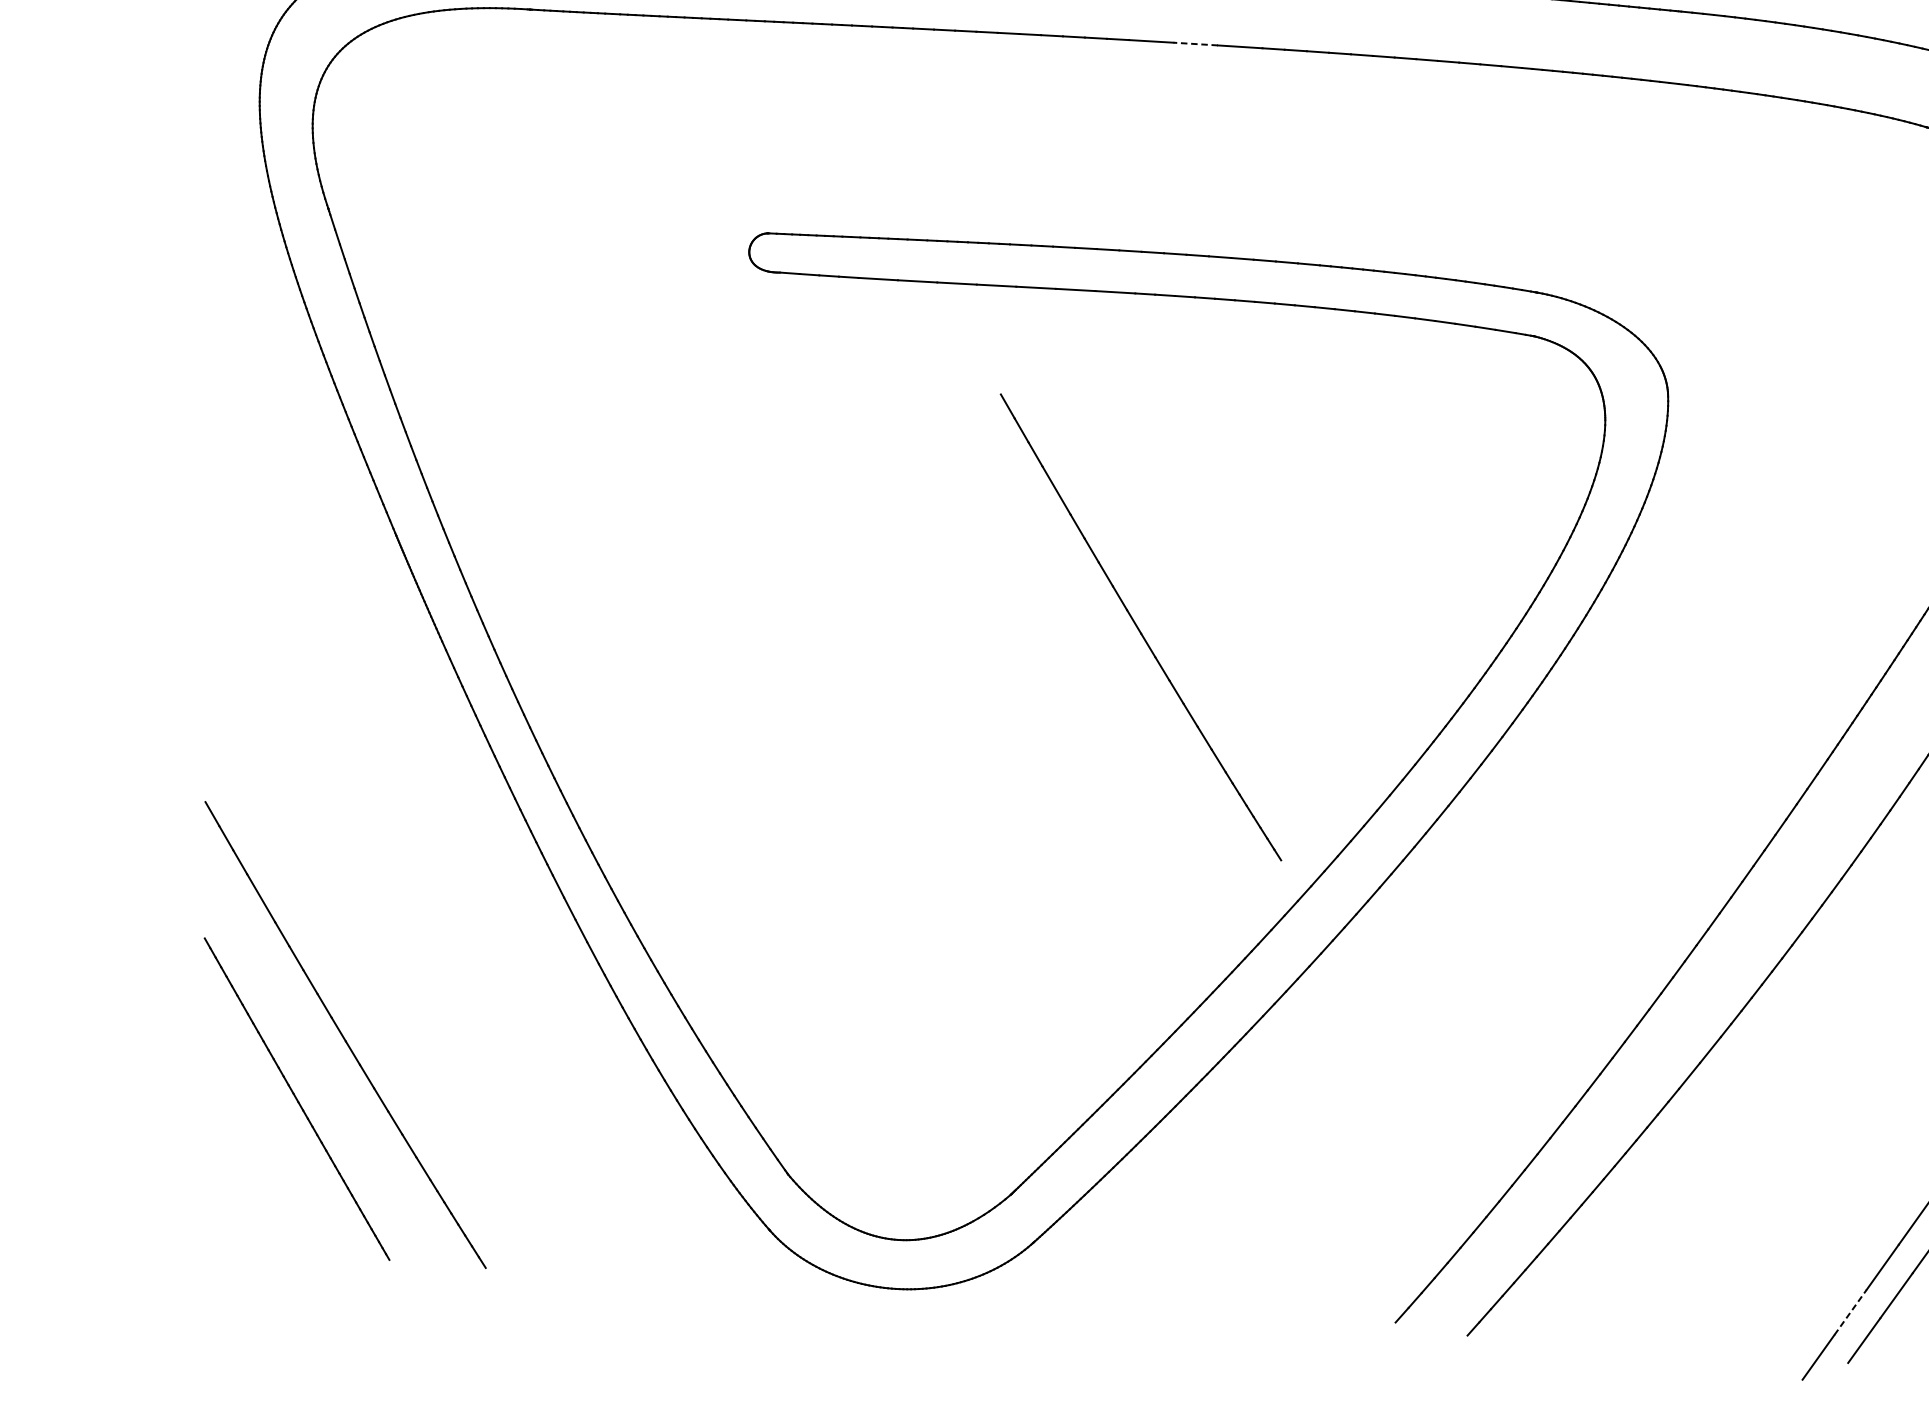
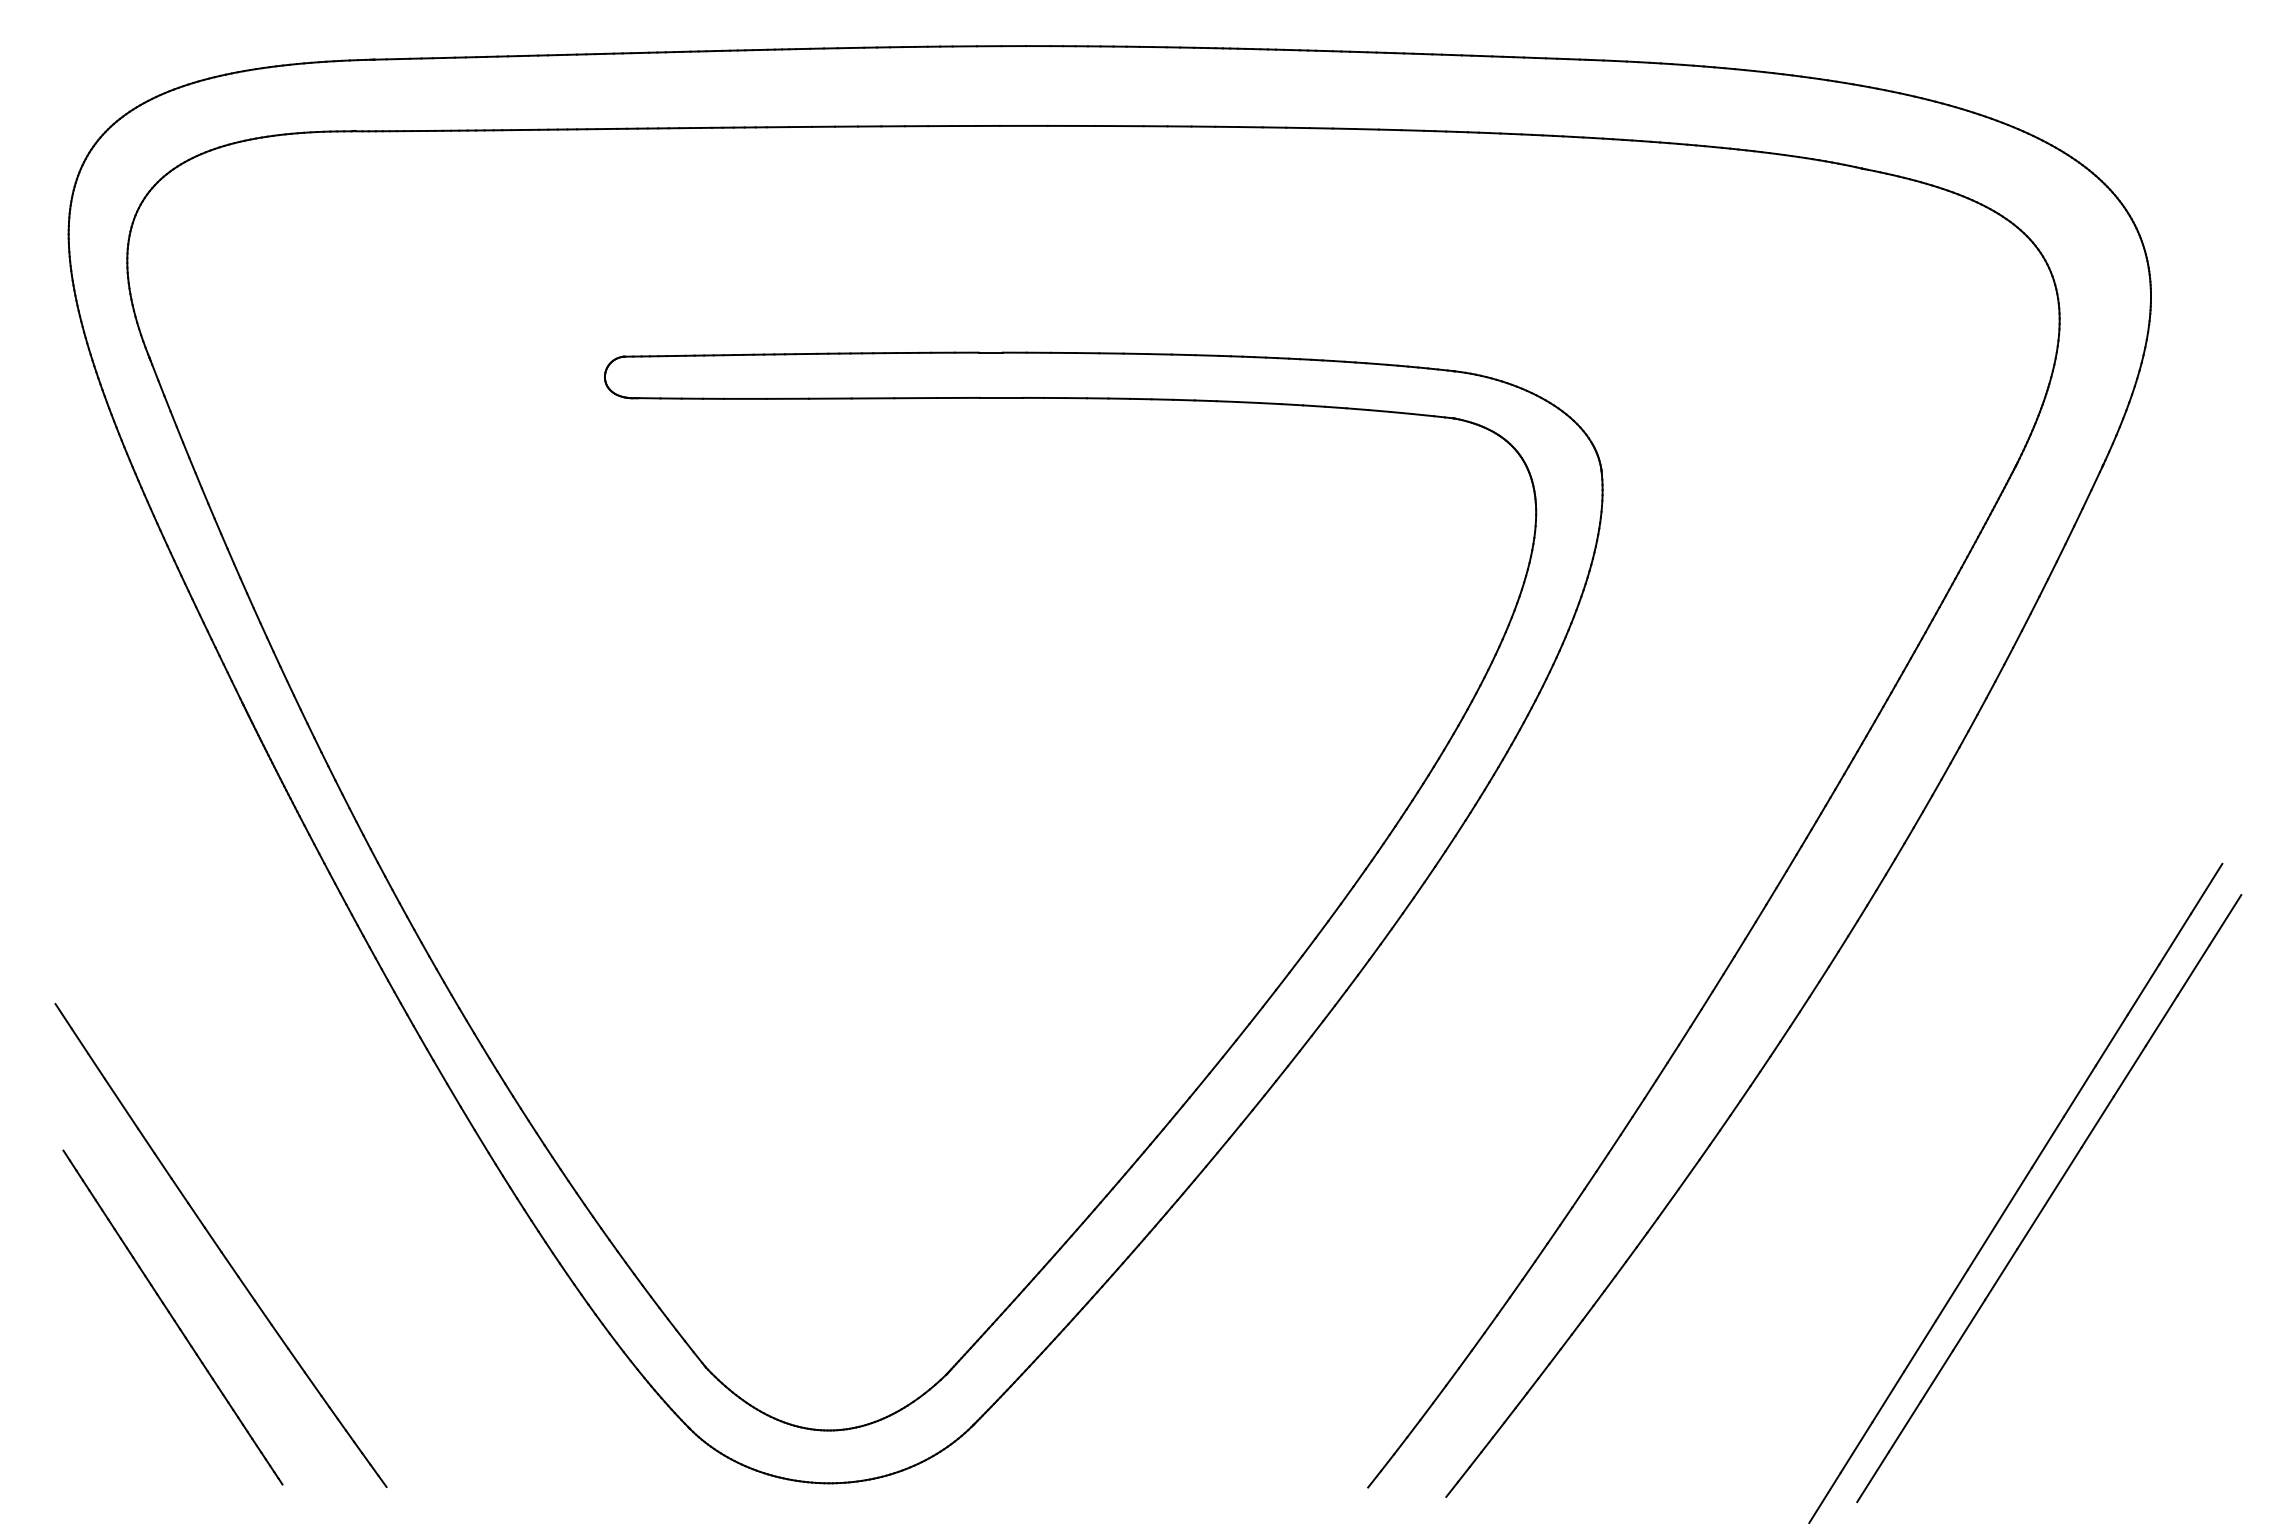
line: (1195, 43) -> (1071, 125), dashed -> solid
part: (1140, 627) -> (1049, 756), removed
line: (1850, 1312) -> (1856, 1447), dashed -> solid

